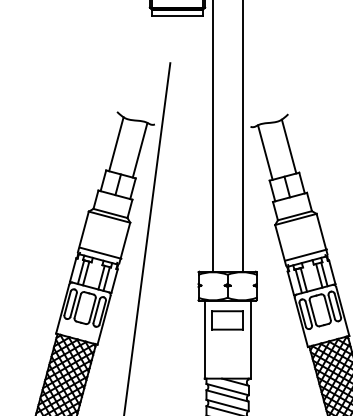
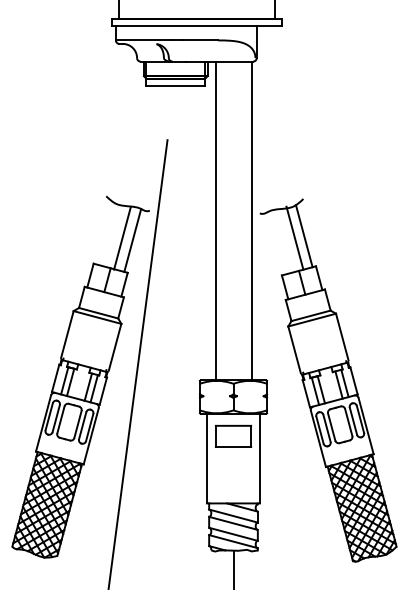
line: (116, 144) -> (122, 238), moved
line: (264, 152) -> (294, 237), moved
line: (100, 252) -> (87, 358), removed
line: (305, 254) -> (323, 360), removed

